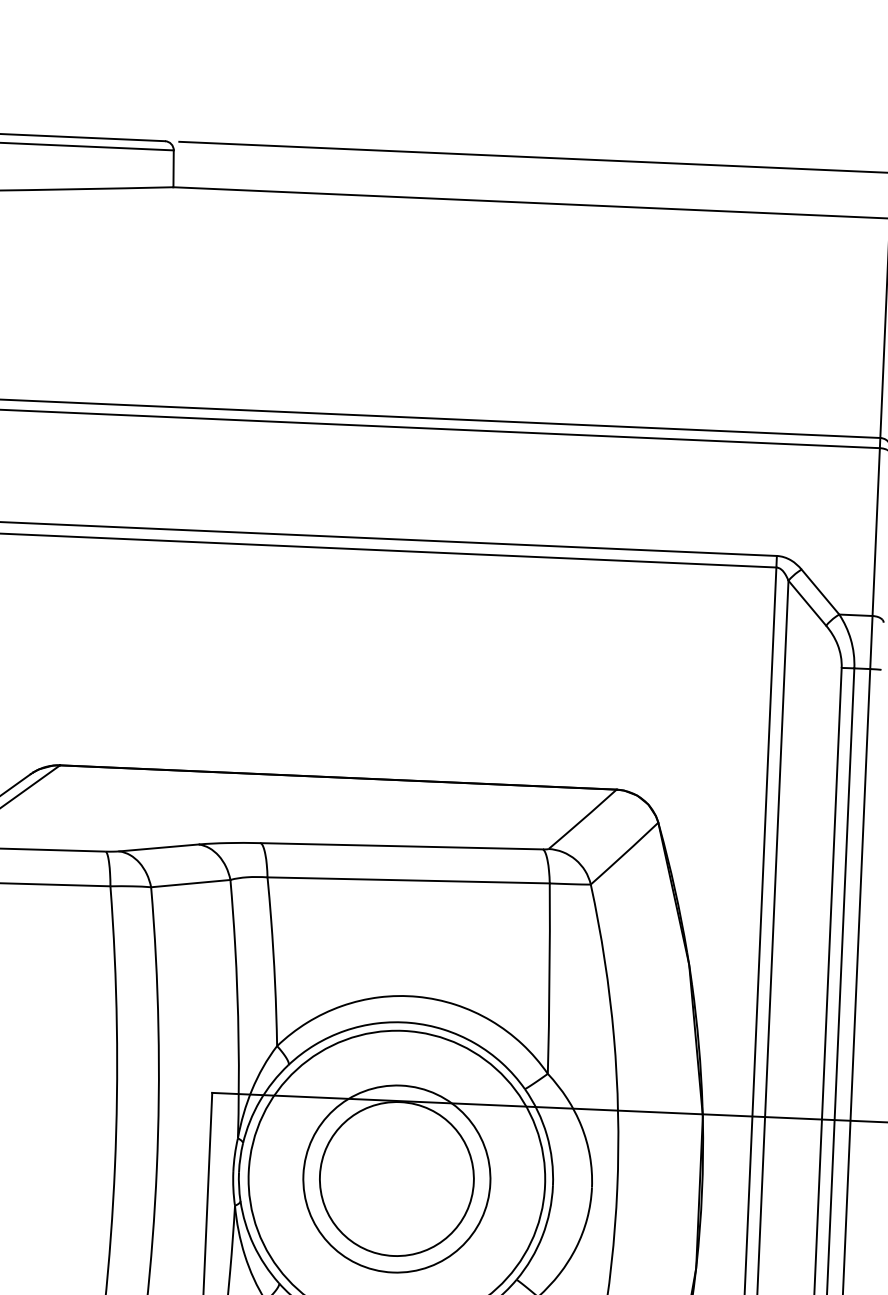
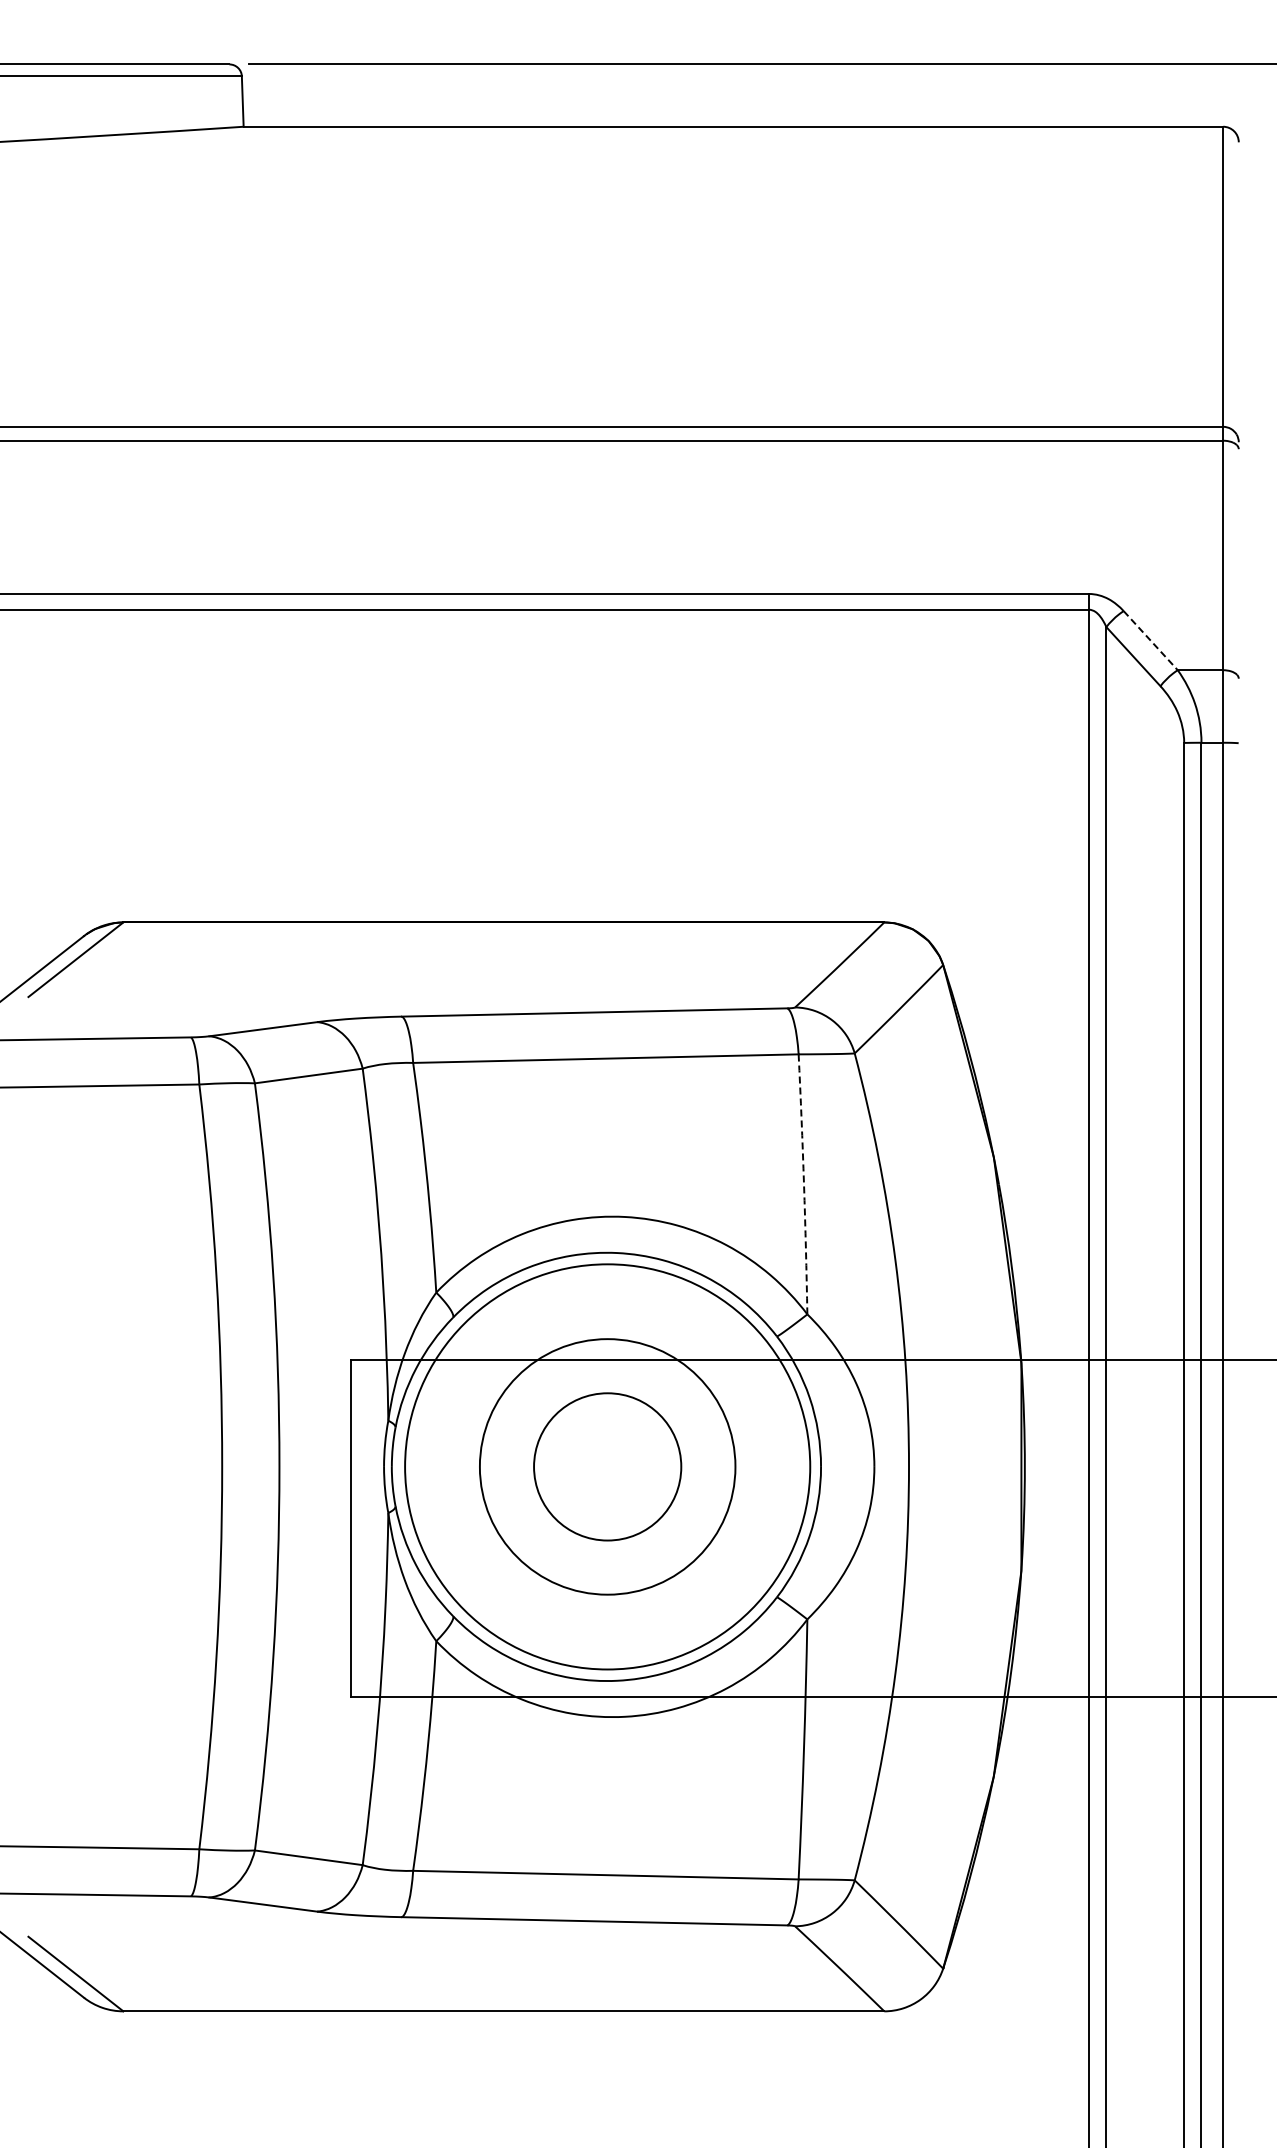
line: (821, 592) -> (1151, 641), solid -> dashed
arc: (549, 978) -> (804, 1184), solid -> dashed
circle: (396, 1178) -> (607, 1466), size x0.7

